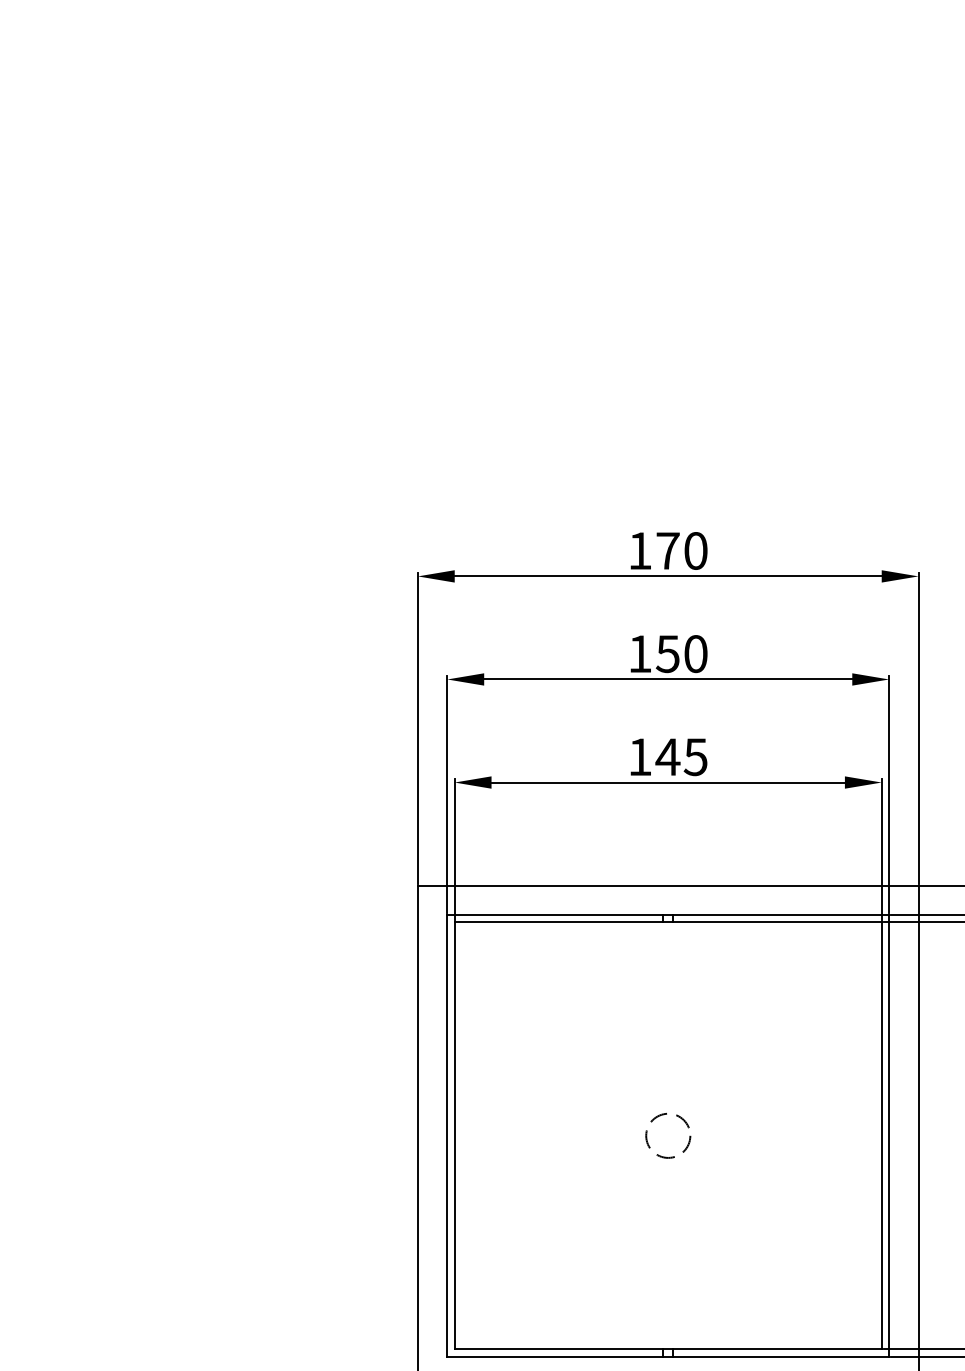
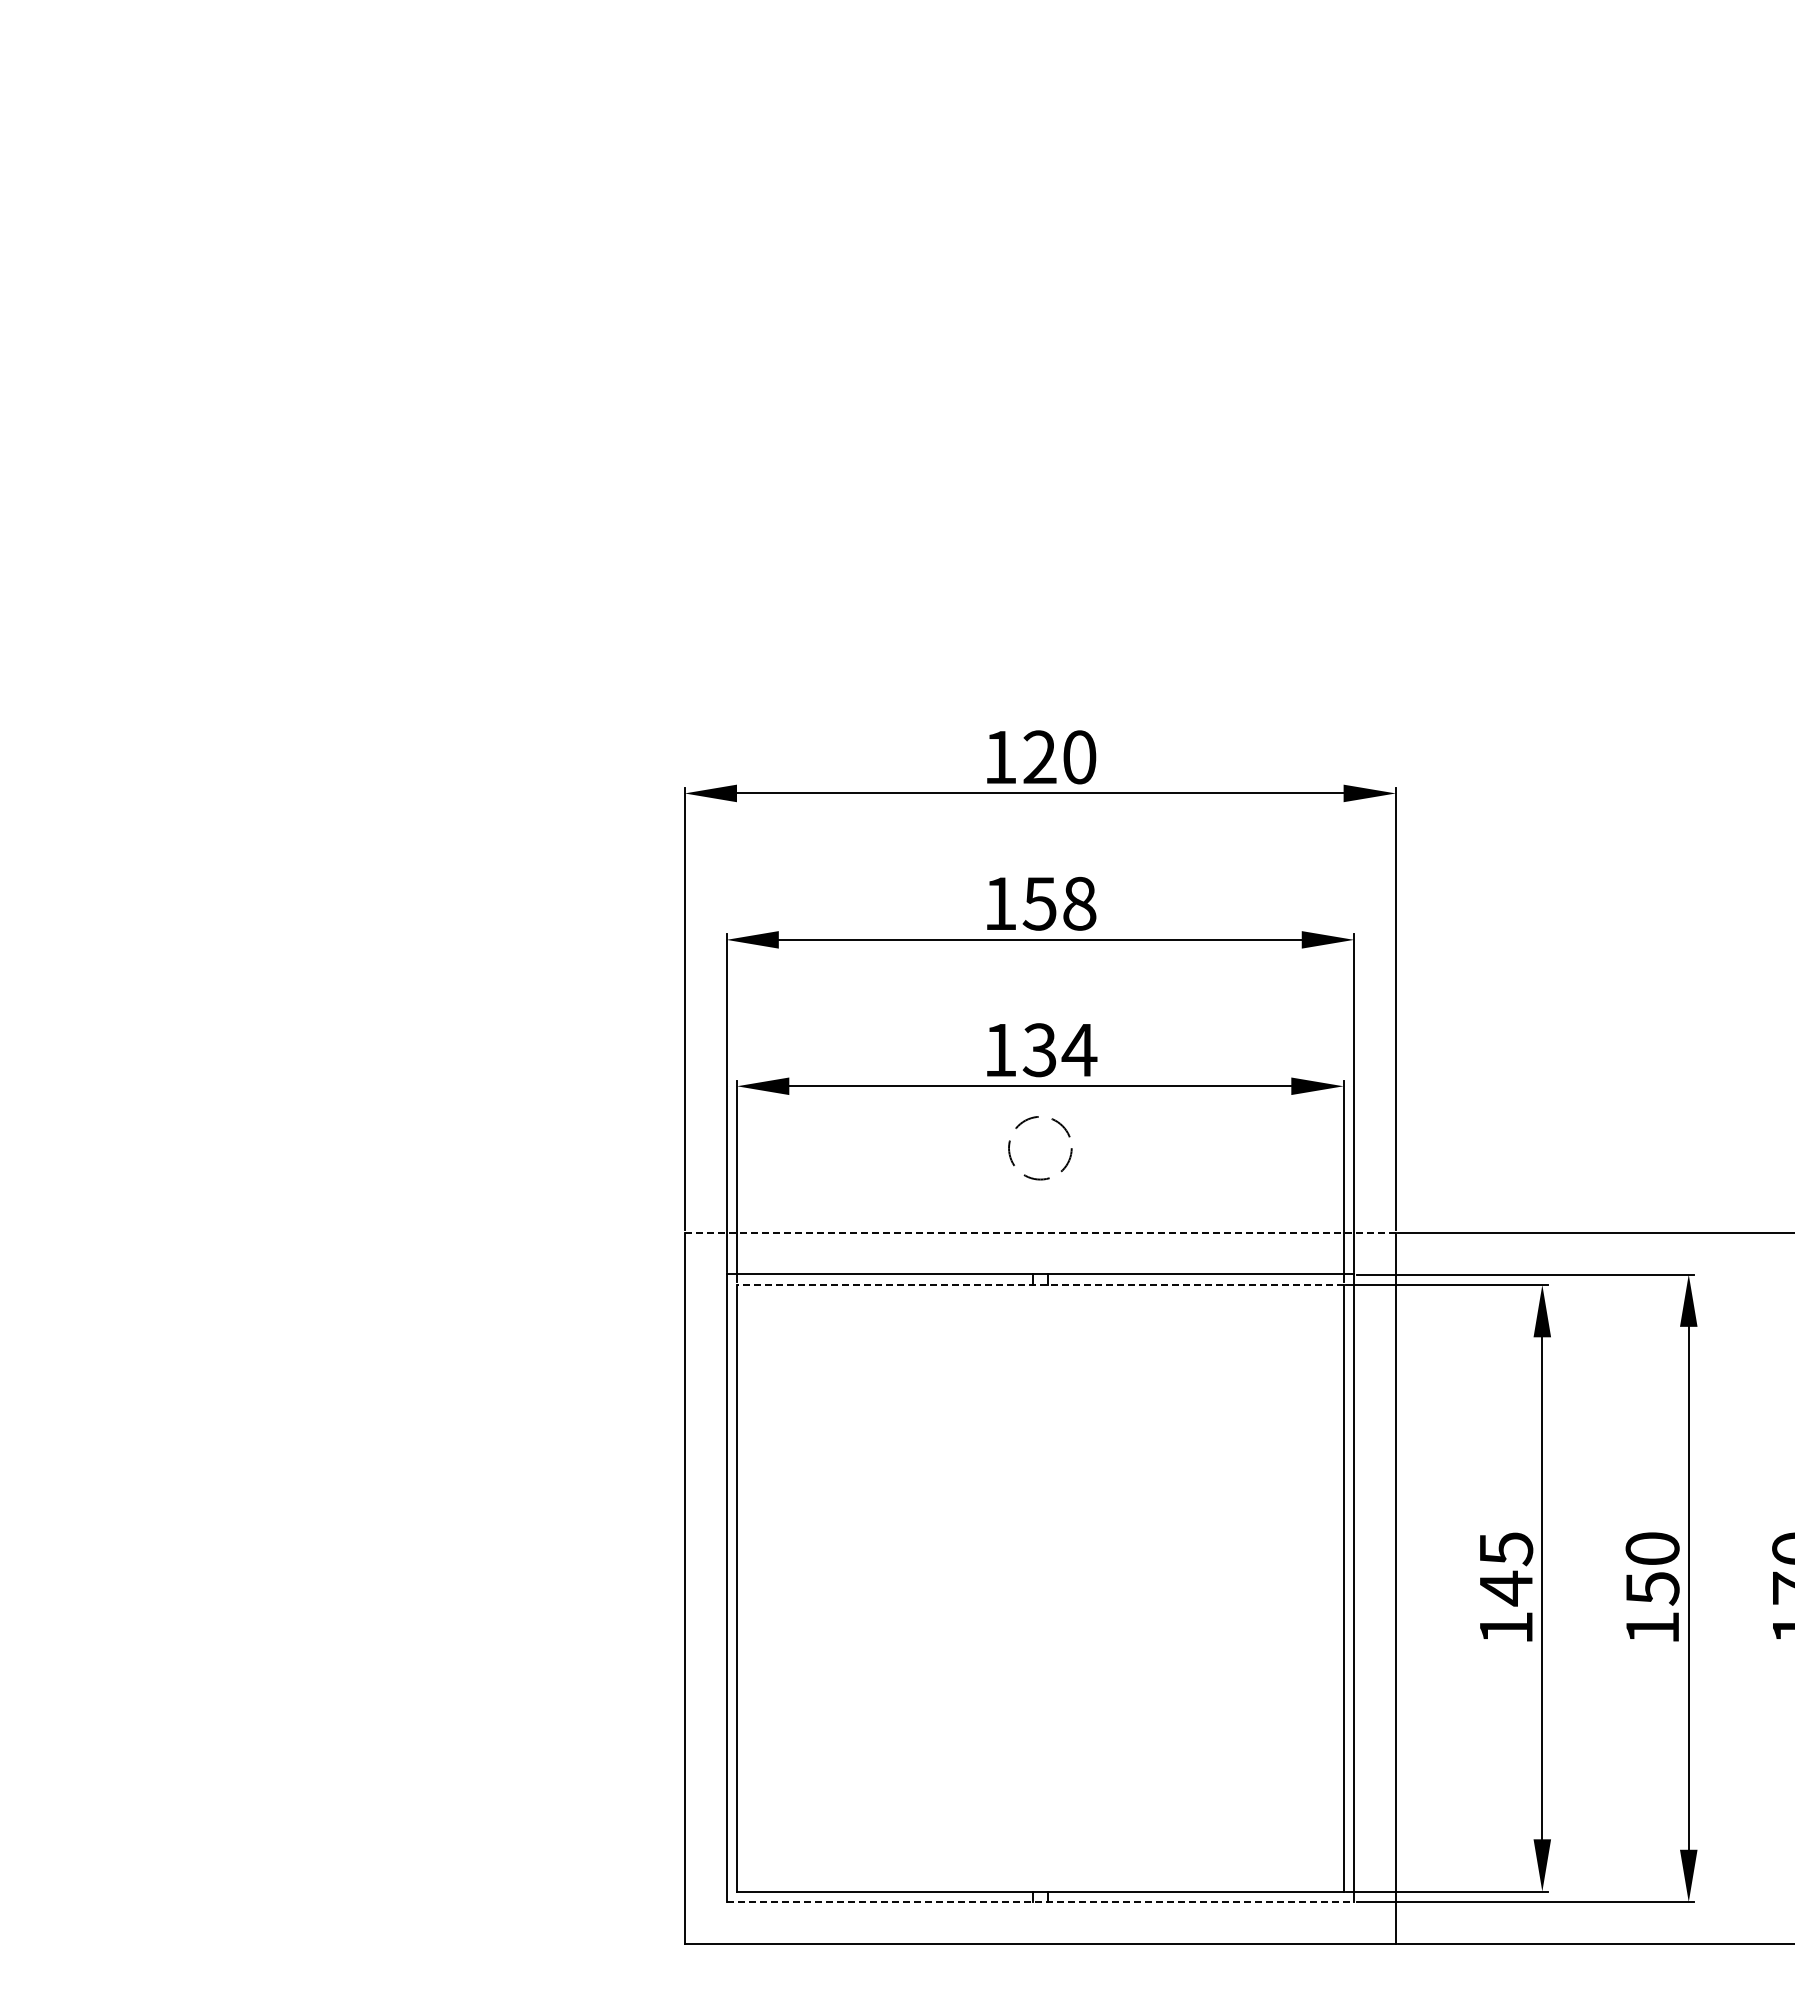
text: (667, 550) -> (1039, 756), 170 -> 120
text: (695, 653) -> (1079, 903), 150 -> 158
text: (681, 757) -> (1059, 1050), 145 -> 134
line: (668, 885) -> (1040, 1232), solid -> dashed
line: (667, 922) -> (1039, 1284), solid -> dashed
circle: (668, 1136) -> (1040, 1148), moved
line: (668, 1356) -> (1040, 1901), solid -> dashed

